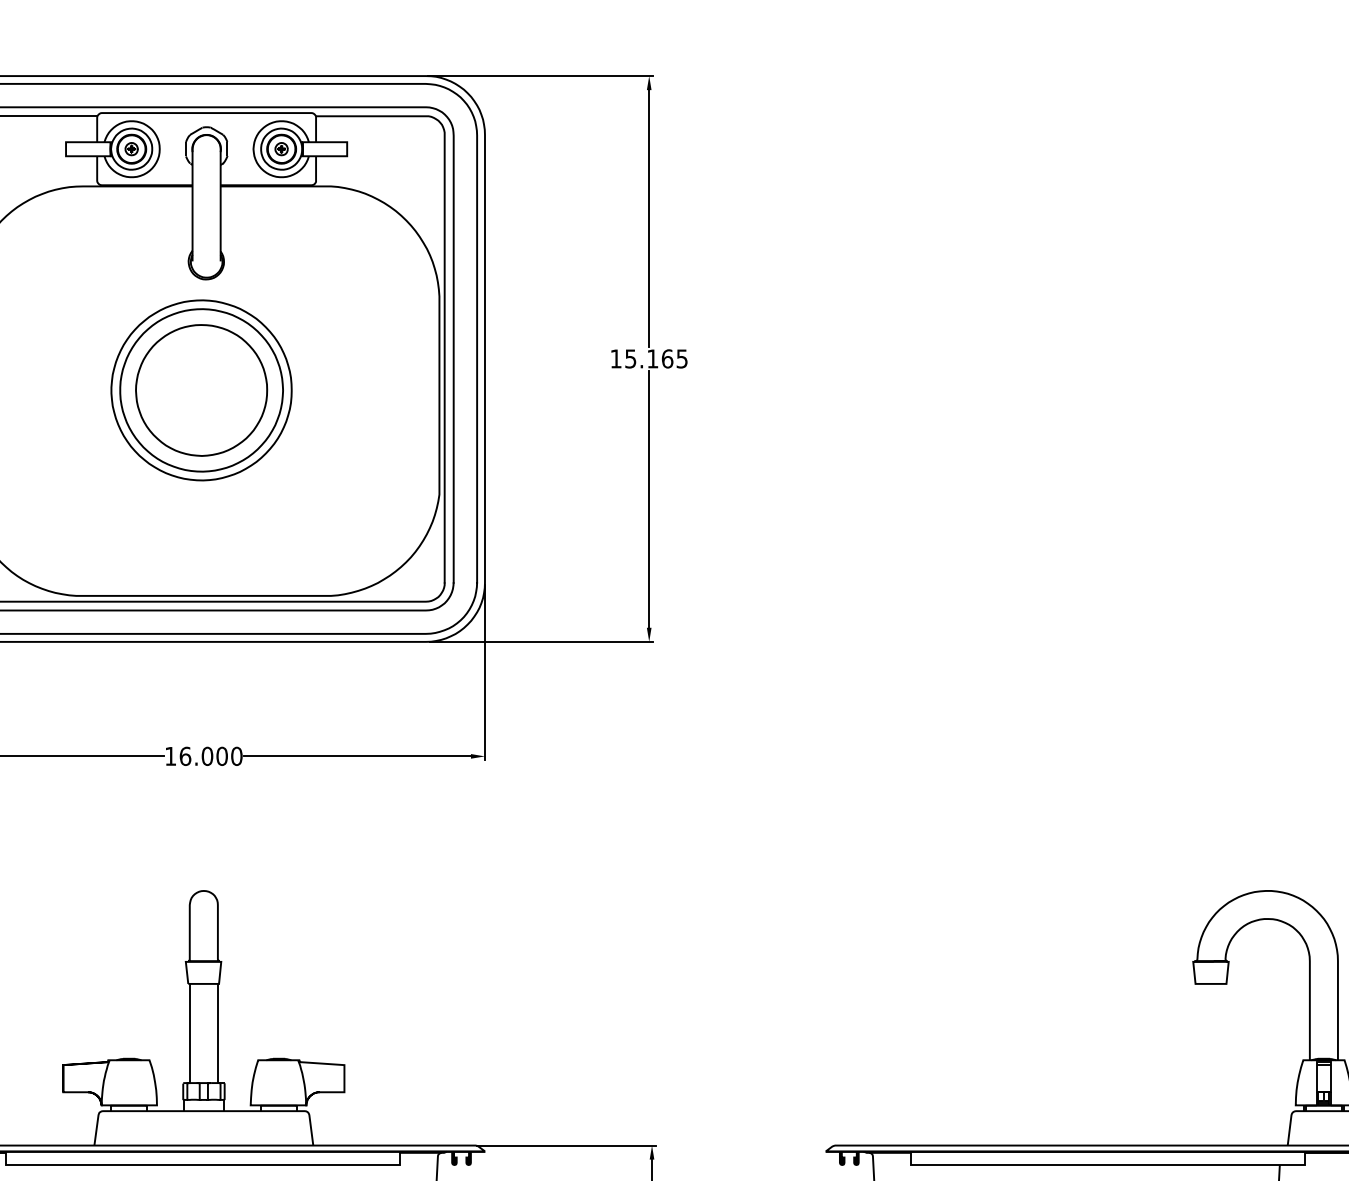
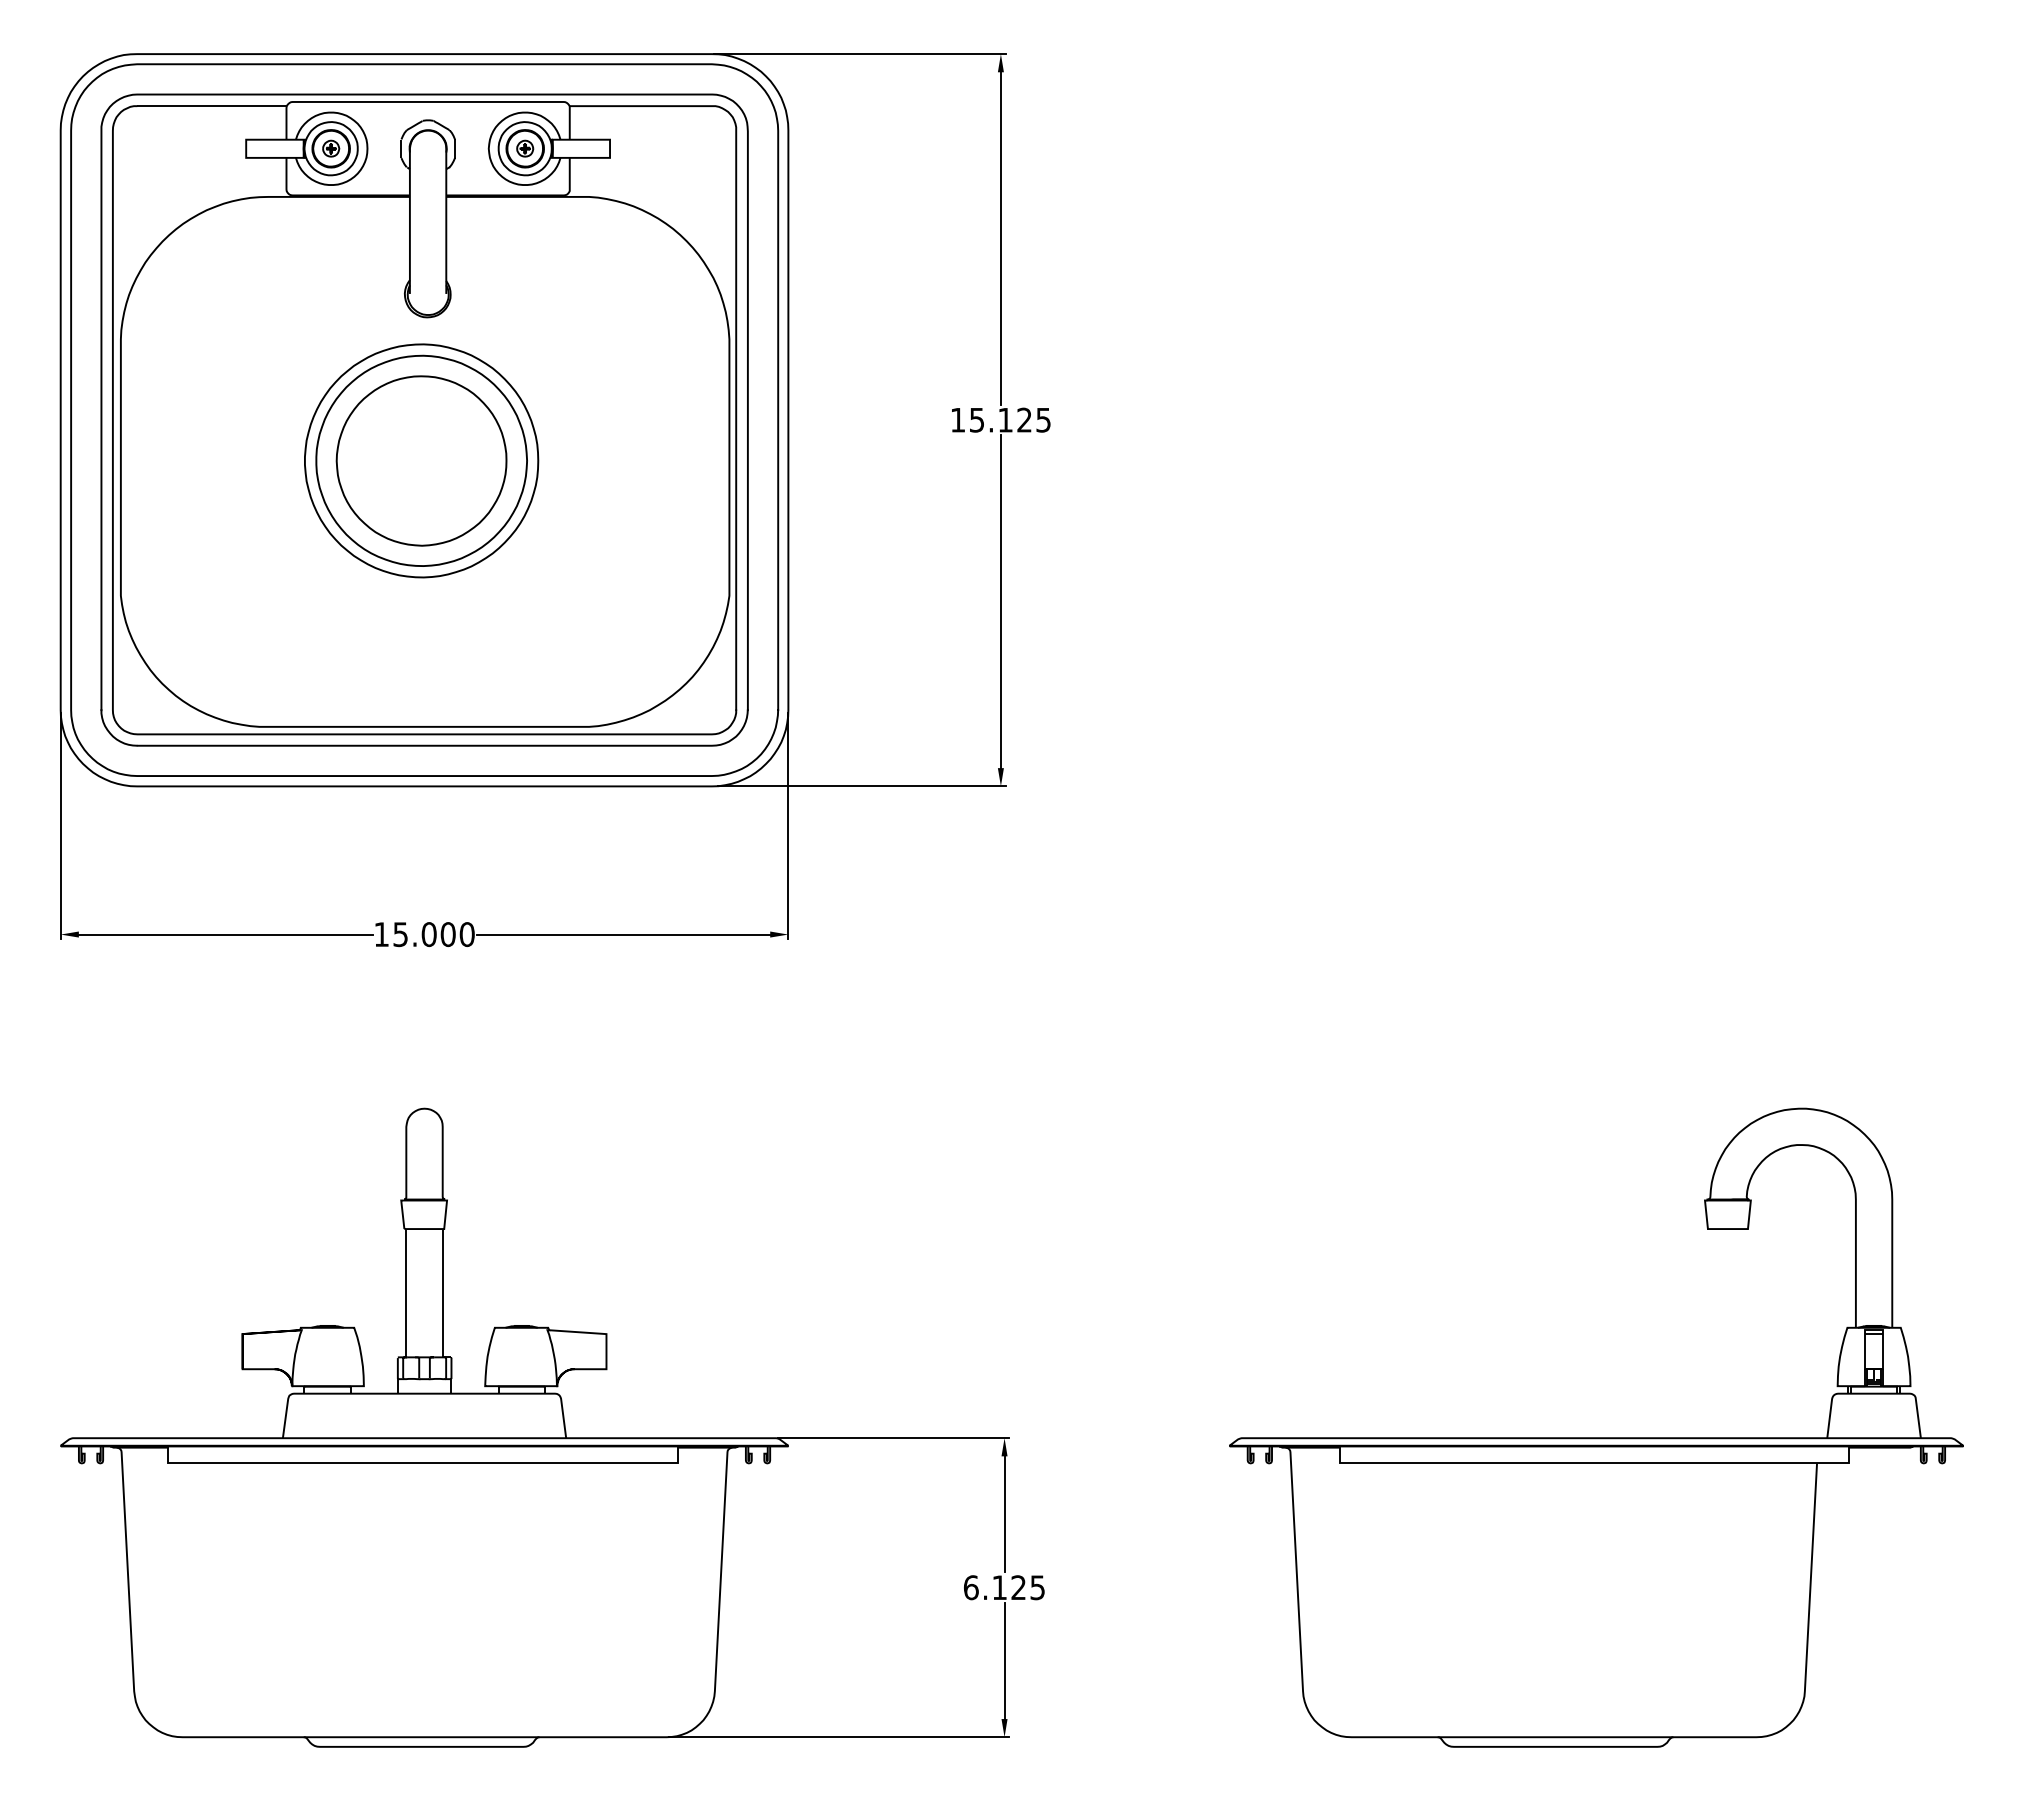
text: (667, 358) -> (1024, 419), 15.165 -> 15.125
text: (185, 756) -> (400, 934), 16.000 -> 15.000

